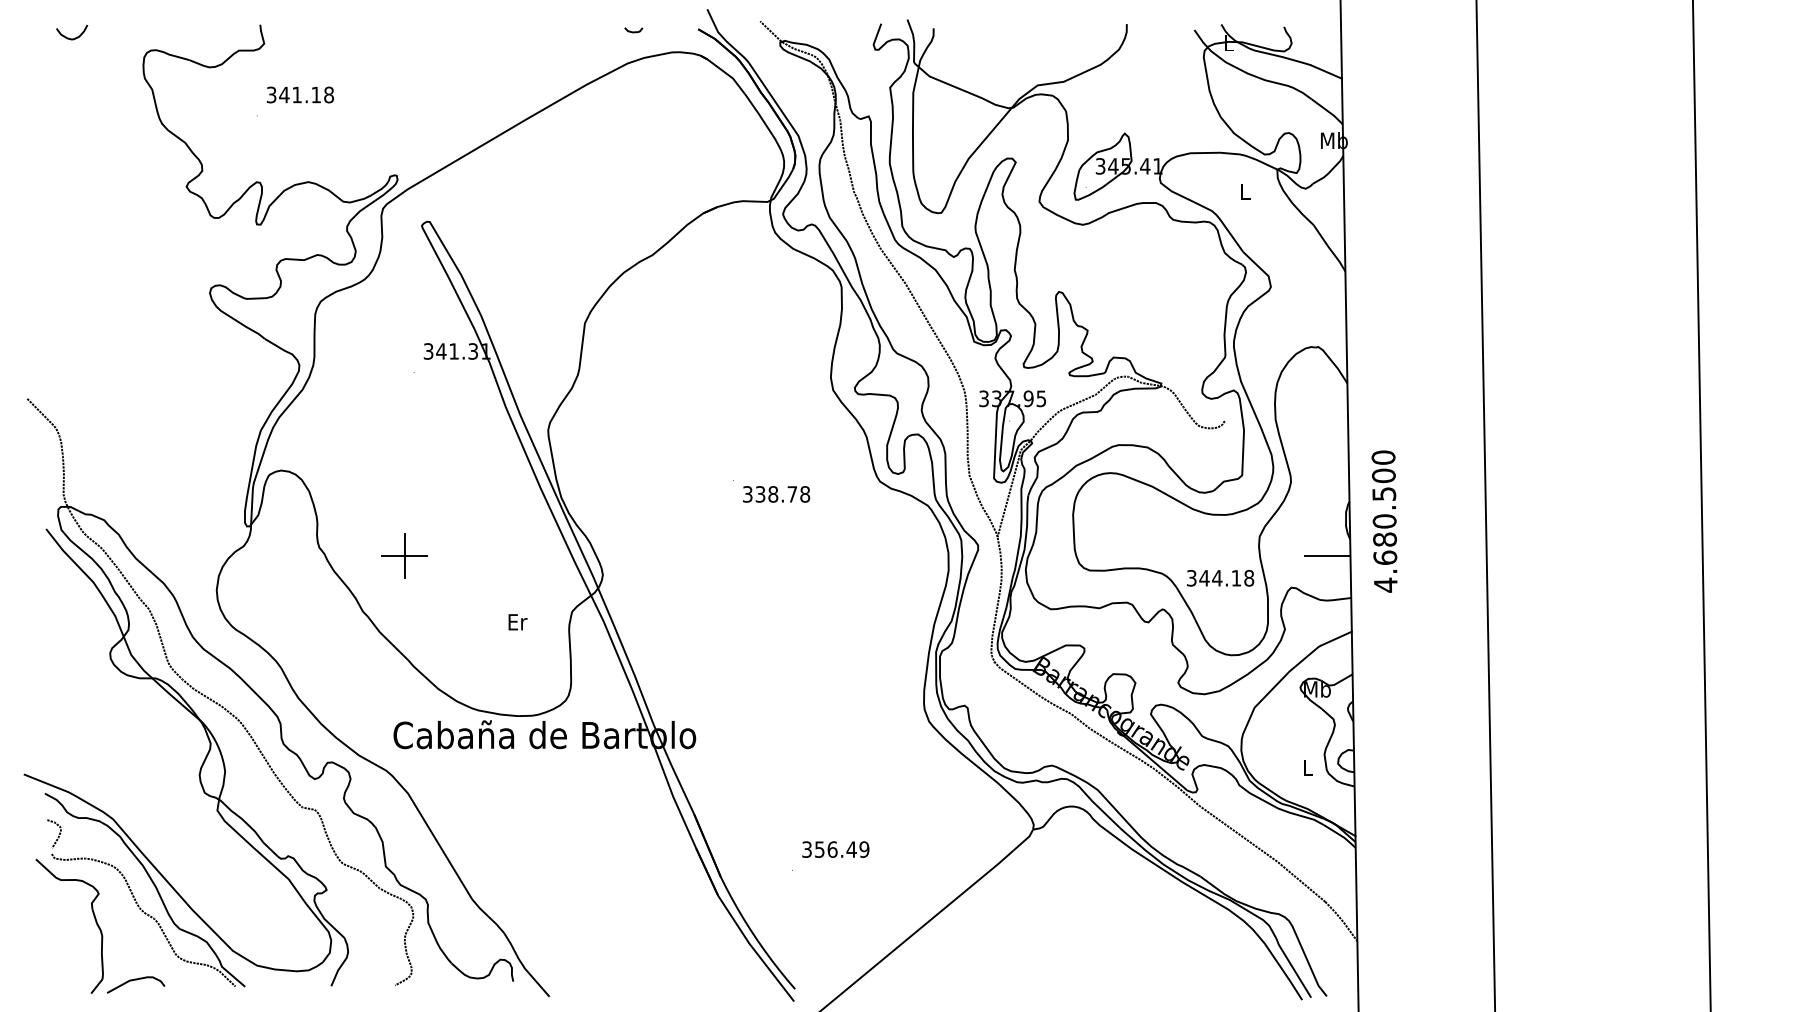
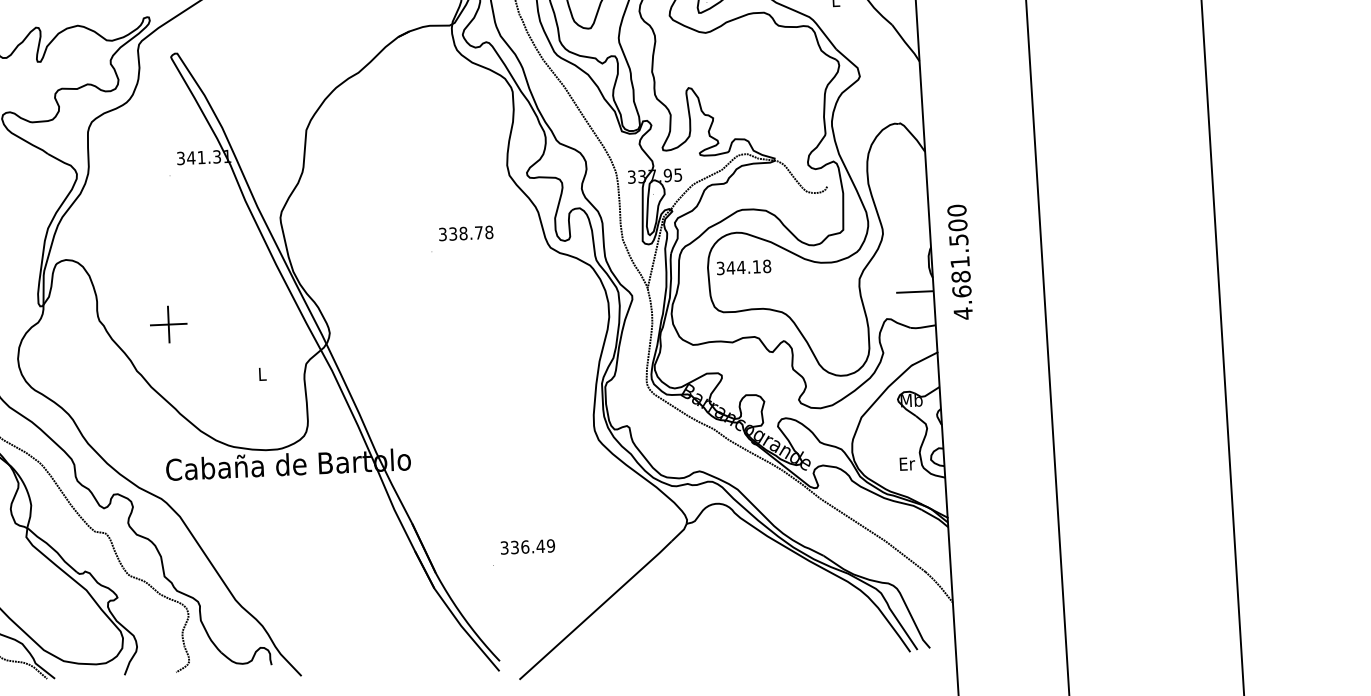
text: (776, 494) -> (466, 233), moved
text: (1384, 521) -> (960, 262), 4.680.500 -> 4.681.500
text: (1220, 578) -> (743, 267), moved
text: (517, 622) -> (262, 374), Er -> L
text: (1308, 767) -> (907, 463), L -> Er
text: (819, 849) -> (514, 547), 356.49 -> 336.49

